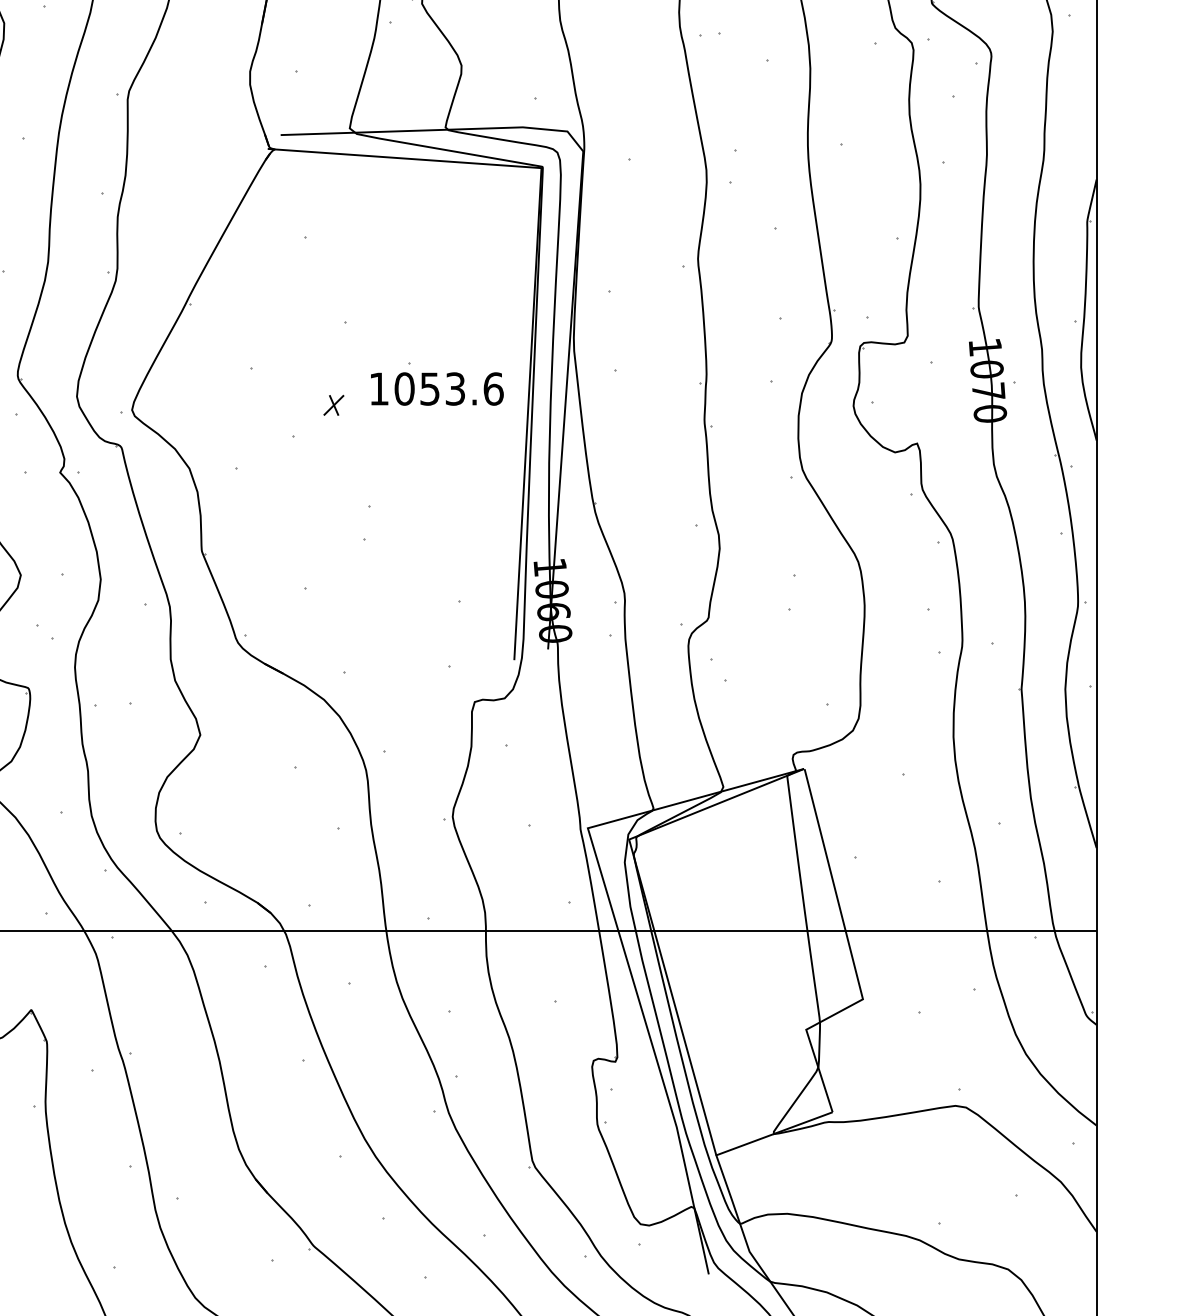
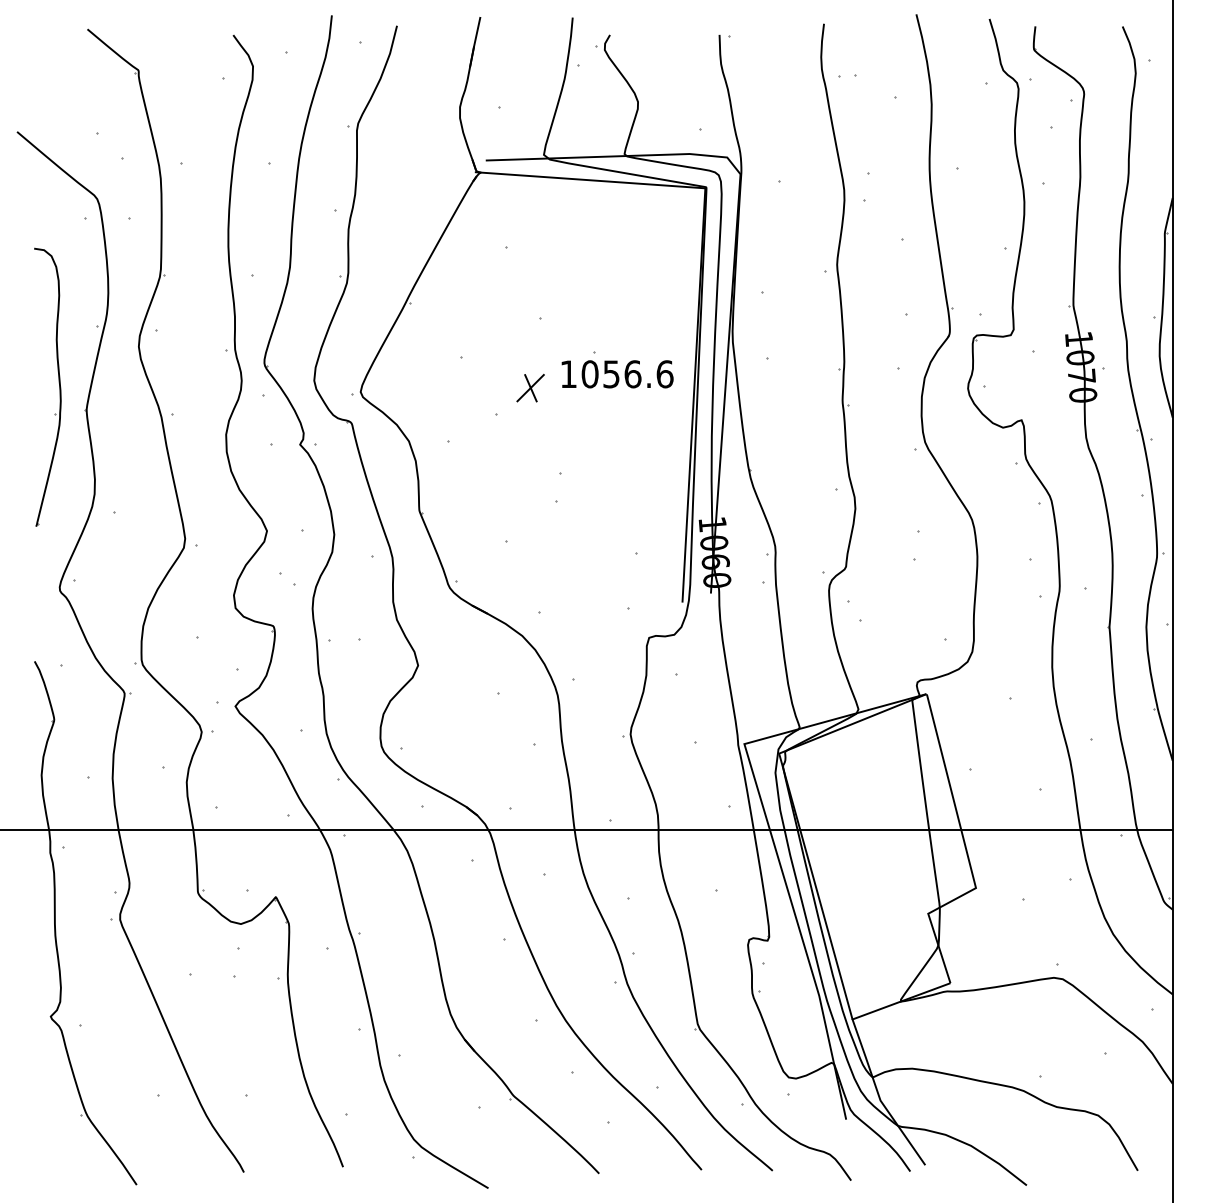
text: (454, 389) -> (632, 374), 1053.6 -> 1056.6
part: (333, 404) -> (530, 387), size x1.67

